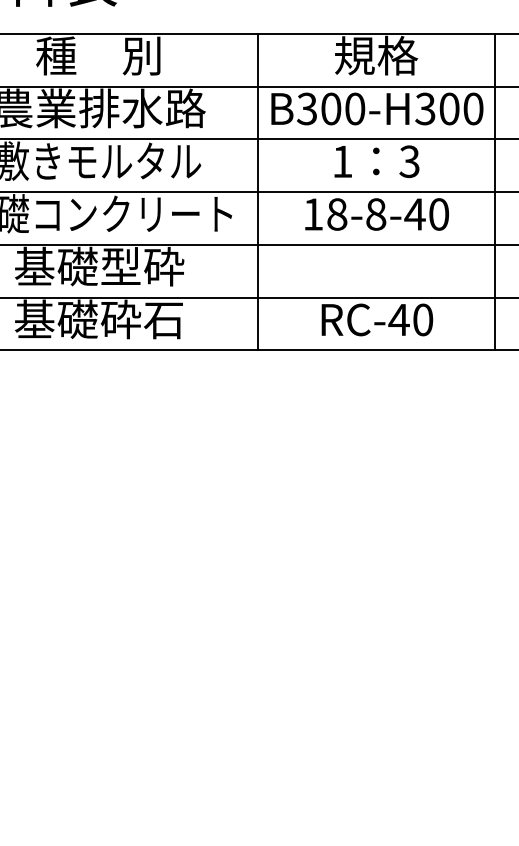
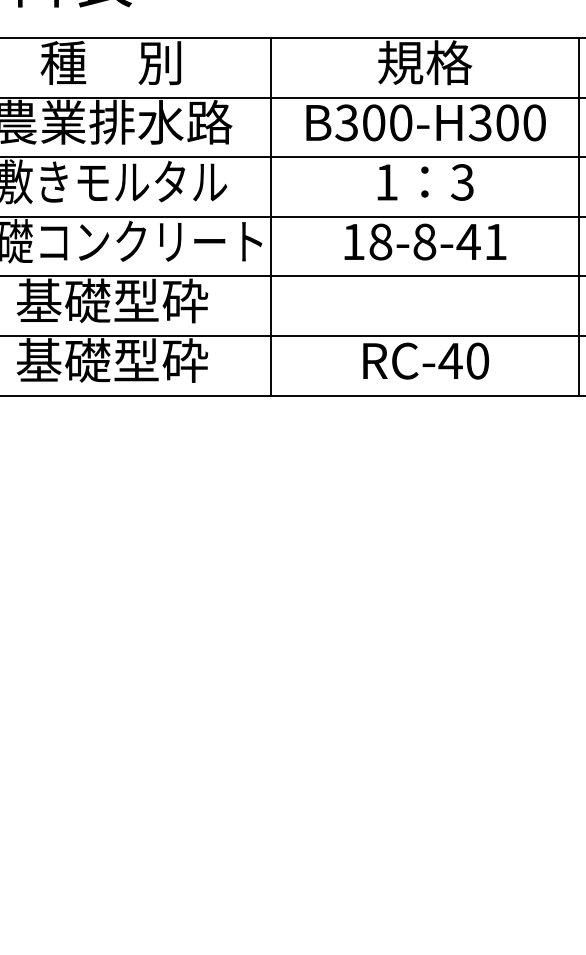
line: (257, 191) -> (270, 216), moved
line: (494, 191) -> (578, 216), moved
text: (438, 214) -> (495, 241), 18-8-40 -> 18-8-41
text: (142, 319) -> (160, 360), 基礎砕石 -> 基礎型砕

